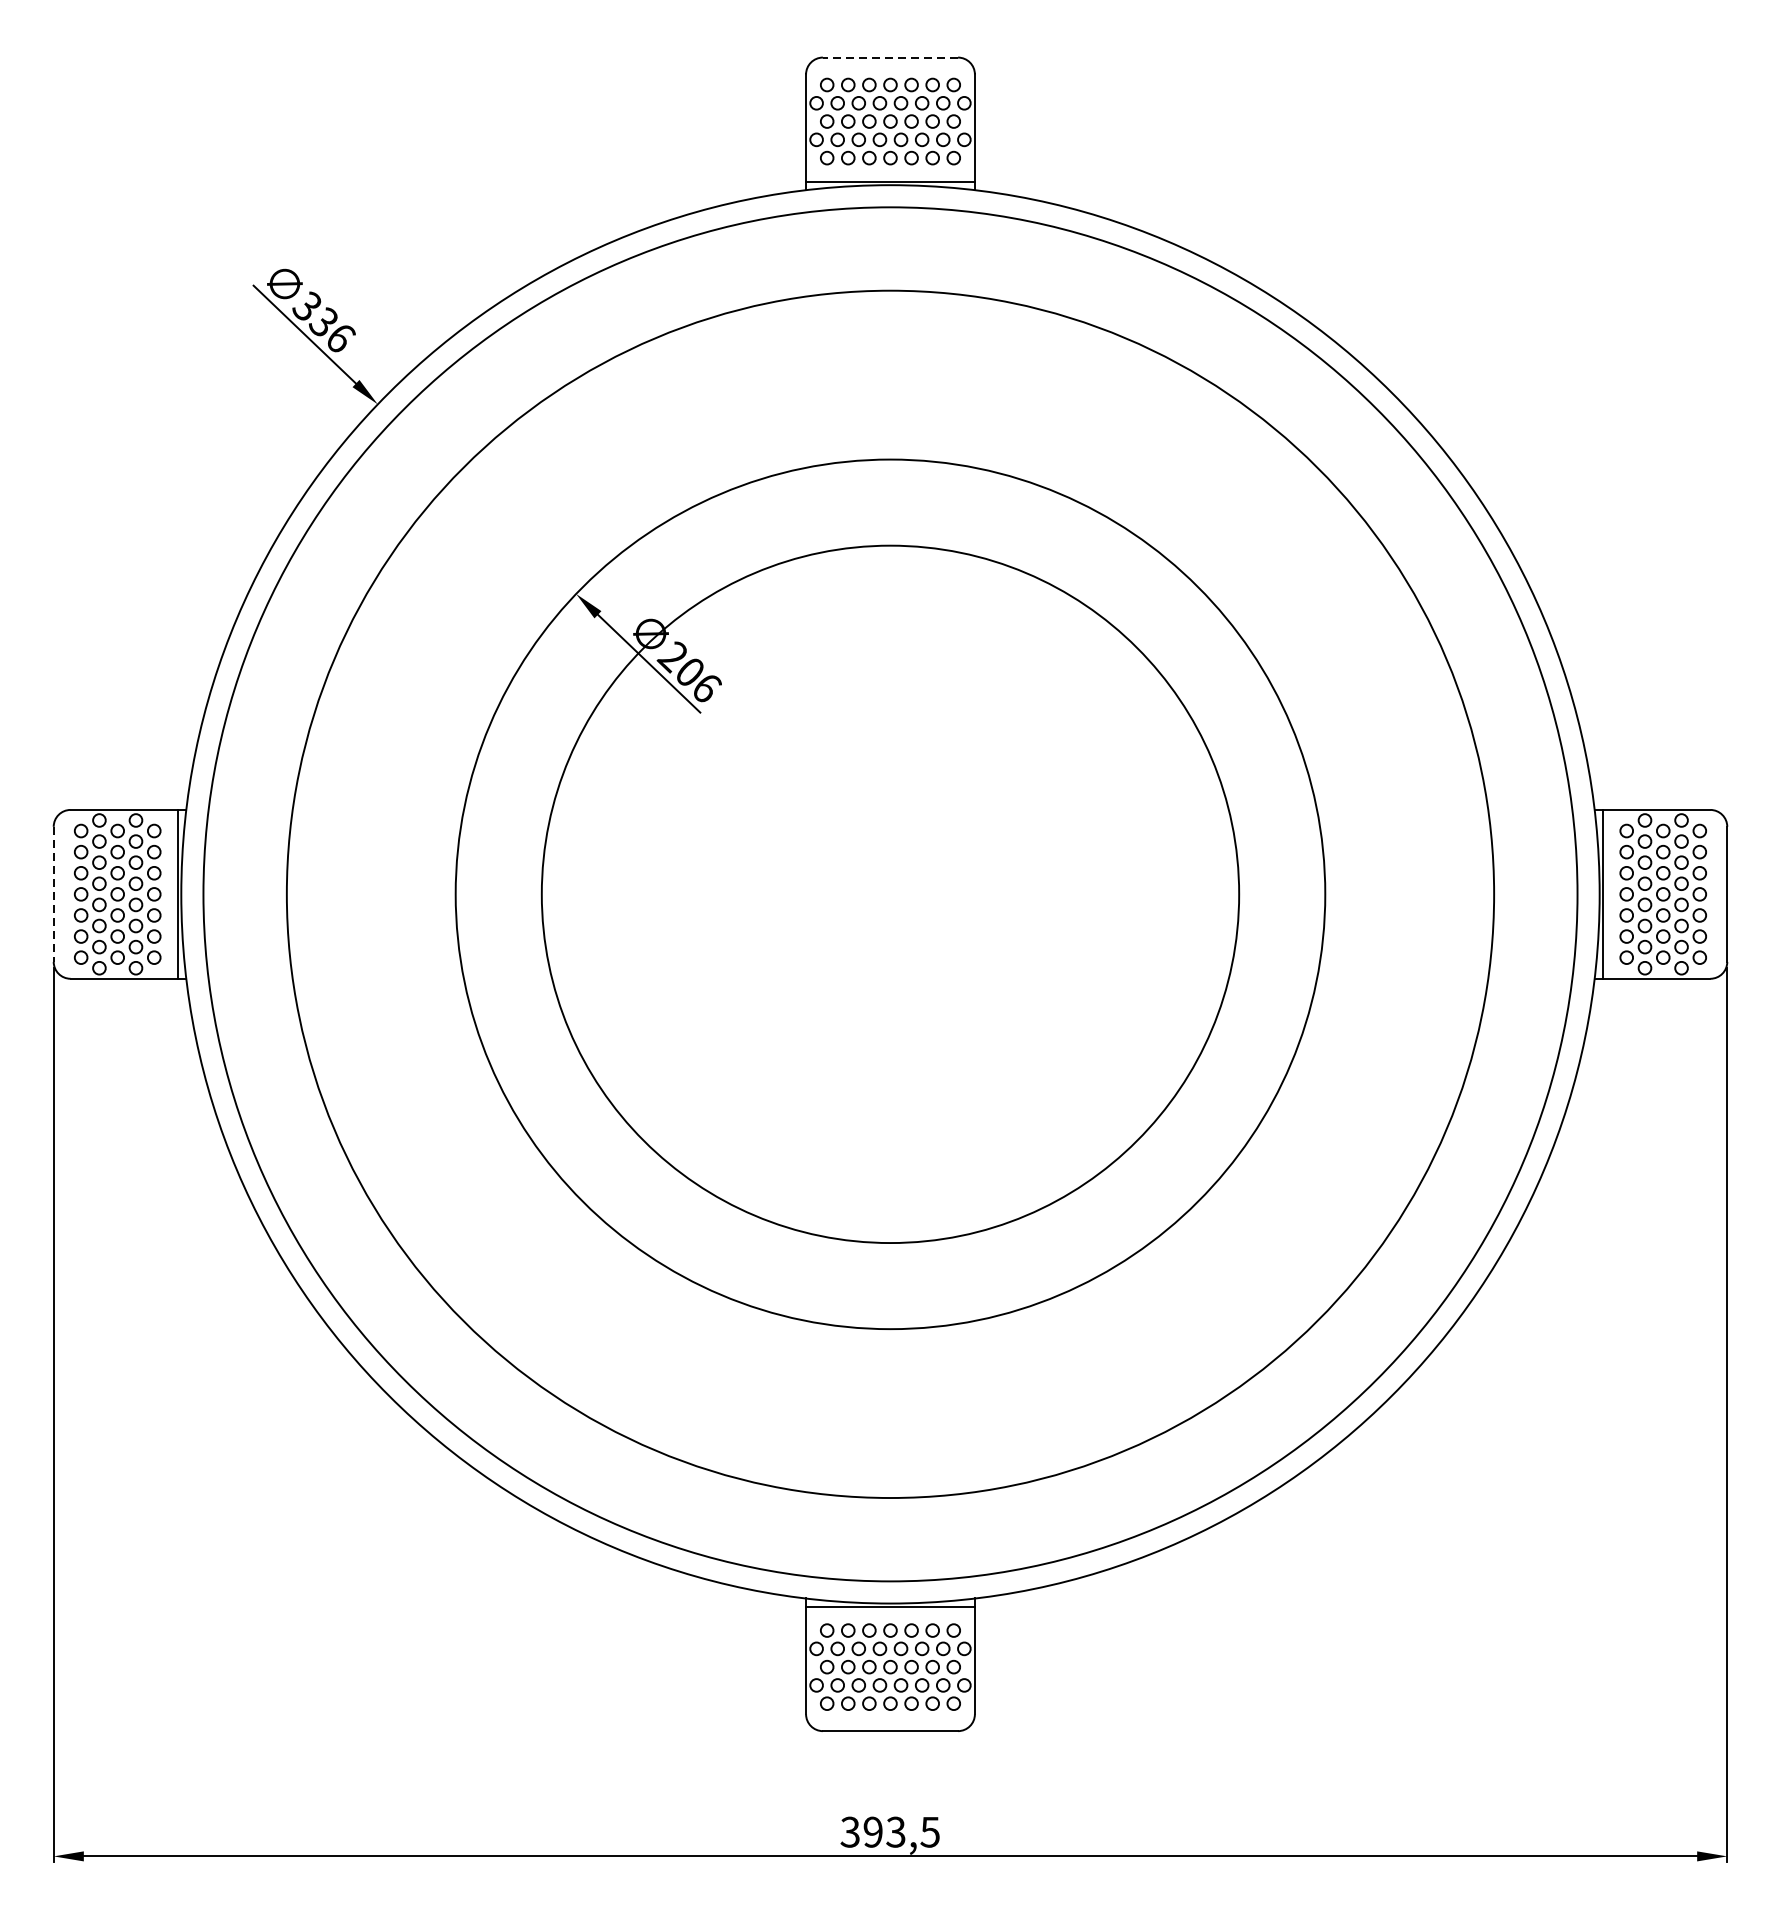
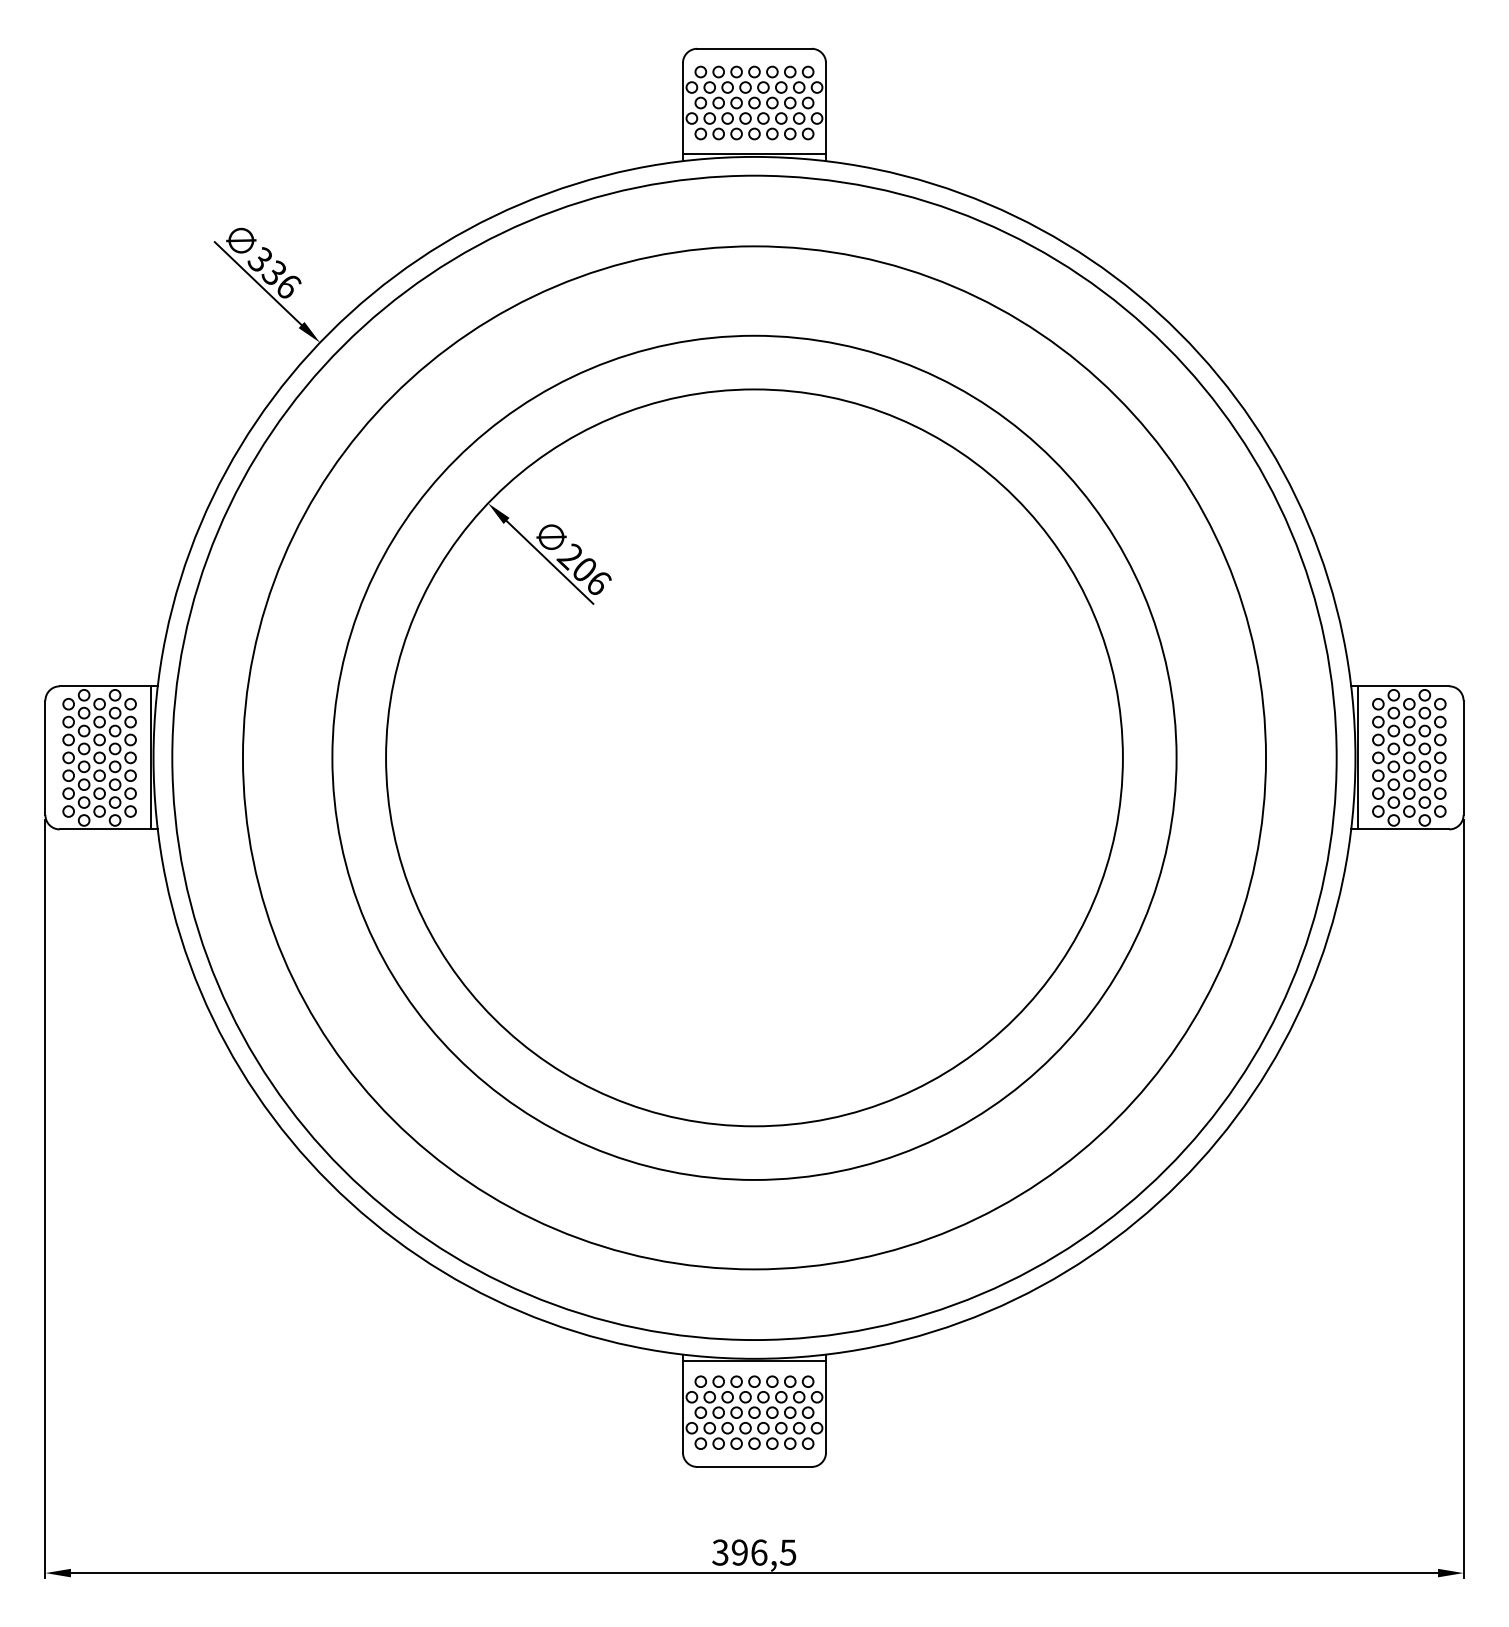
line: (890, 57) -> (754, 48), dashed -> solid
circle: (890, 893) -> (754, 757), size x1.43
line: (53, 895) -> (45, 758), dashed -> solid
text: (895, 1832) -> (758, 1552), 393,5 -> 396,5

